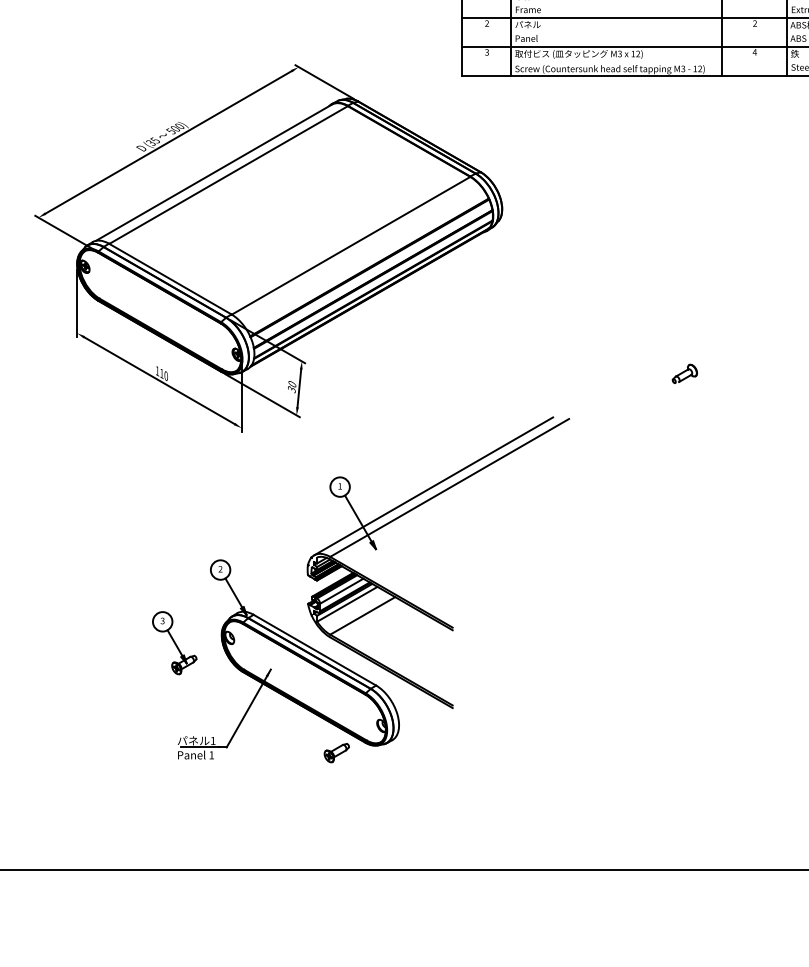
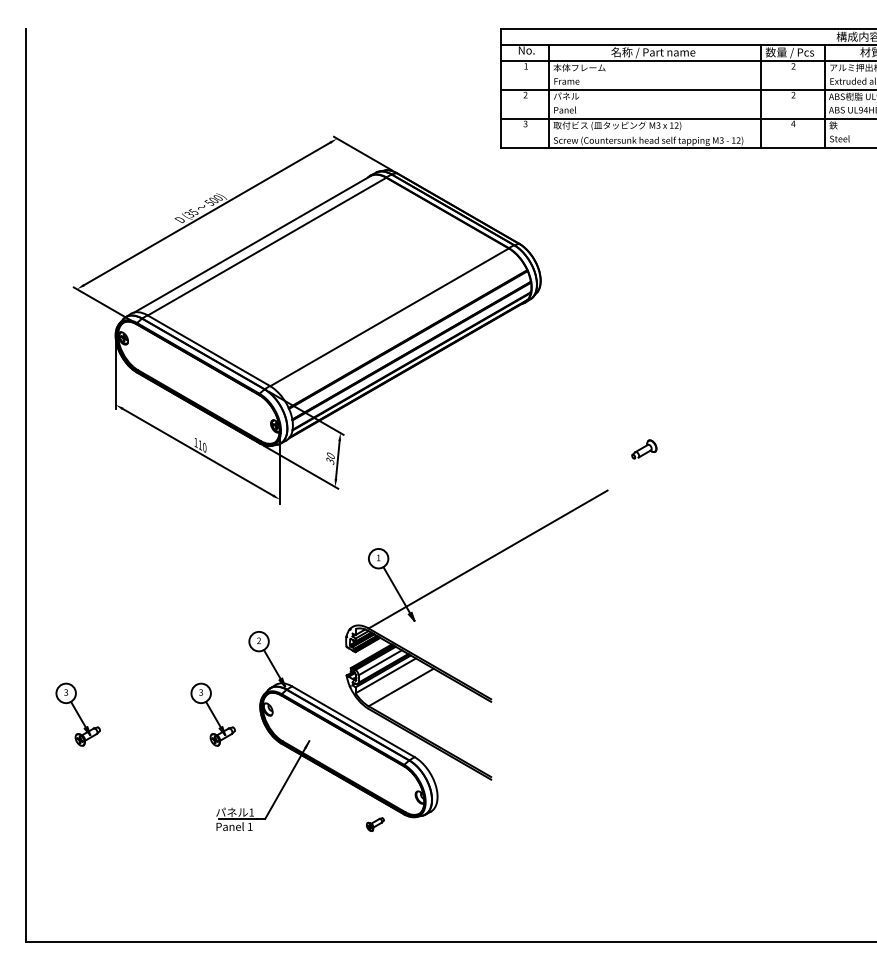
part: (685, 373) -> (644, 449), moved
line: (433, 485) -> (471, 557), removed
part: (39, 642) -> (77, 714), added
part: (337, 752) -> (375, 824), size x0.7

